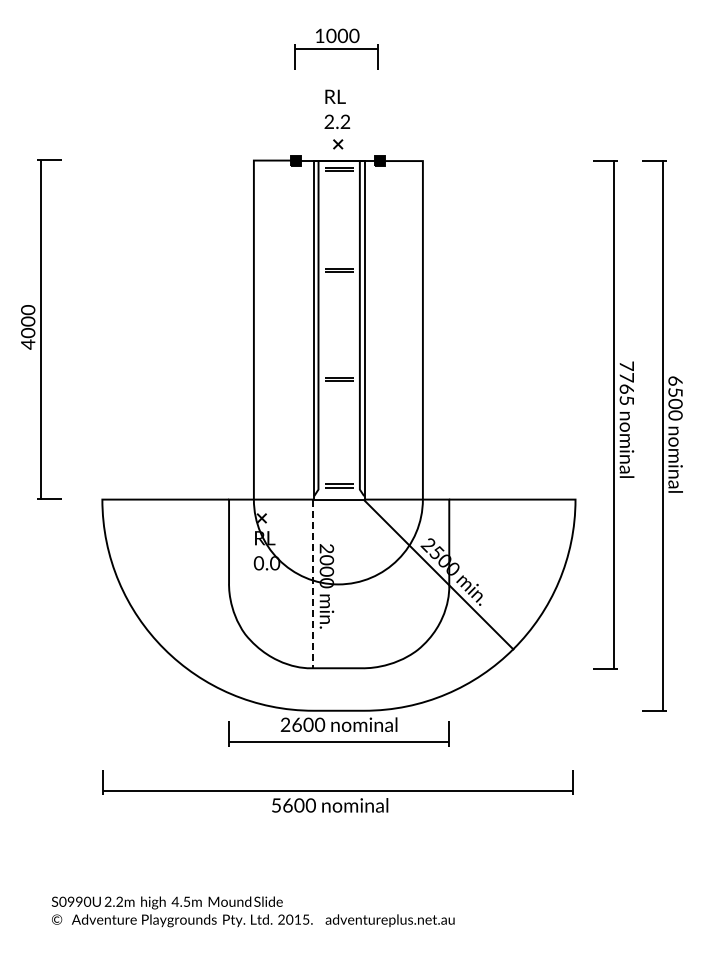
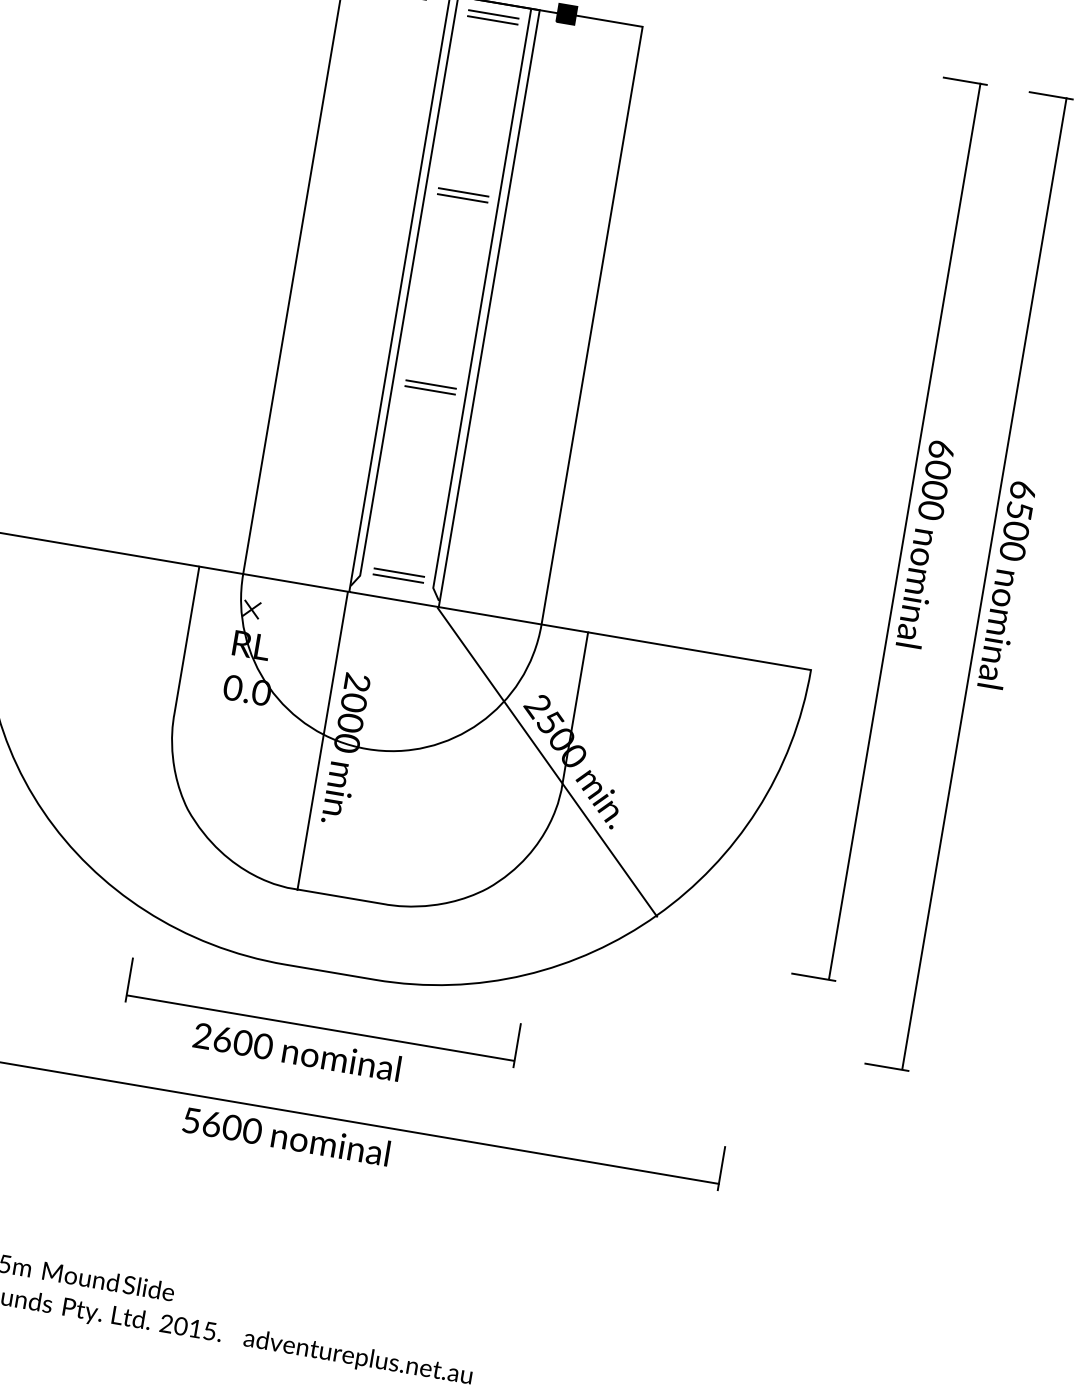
text: (626, 383) -> (935, 480), 7765 -> 6000
line: (313, 584) -> (323, 741), dashed -> solid
text: (338, 724) -> (296, 1051), moved

